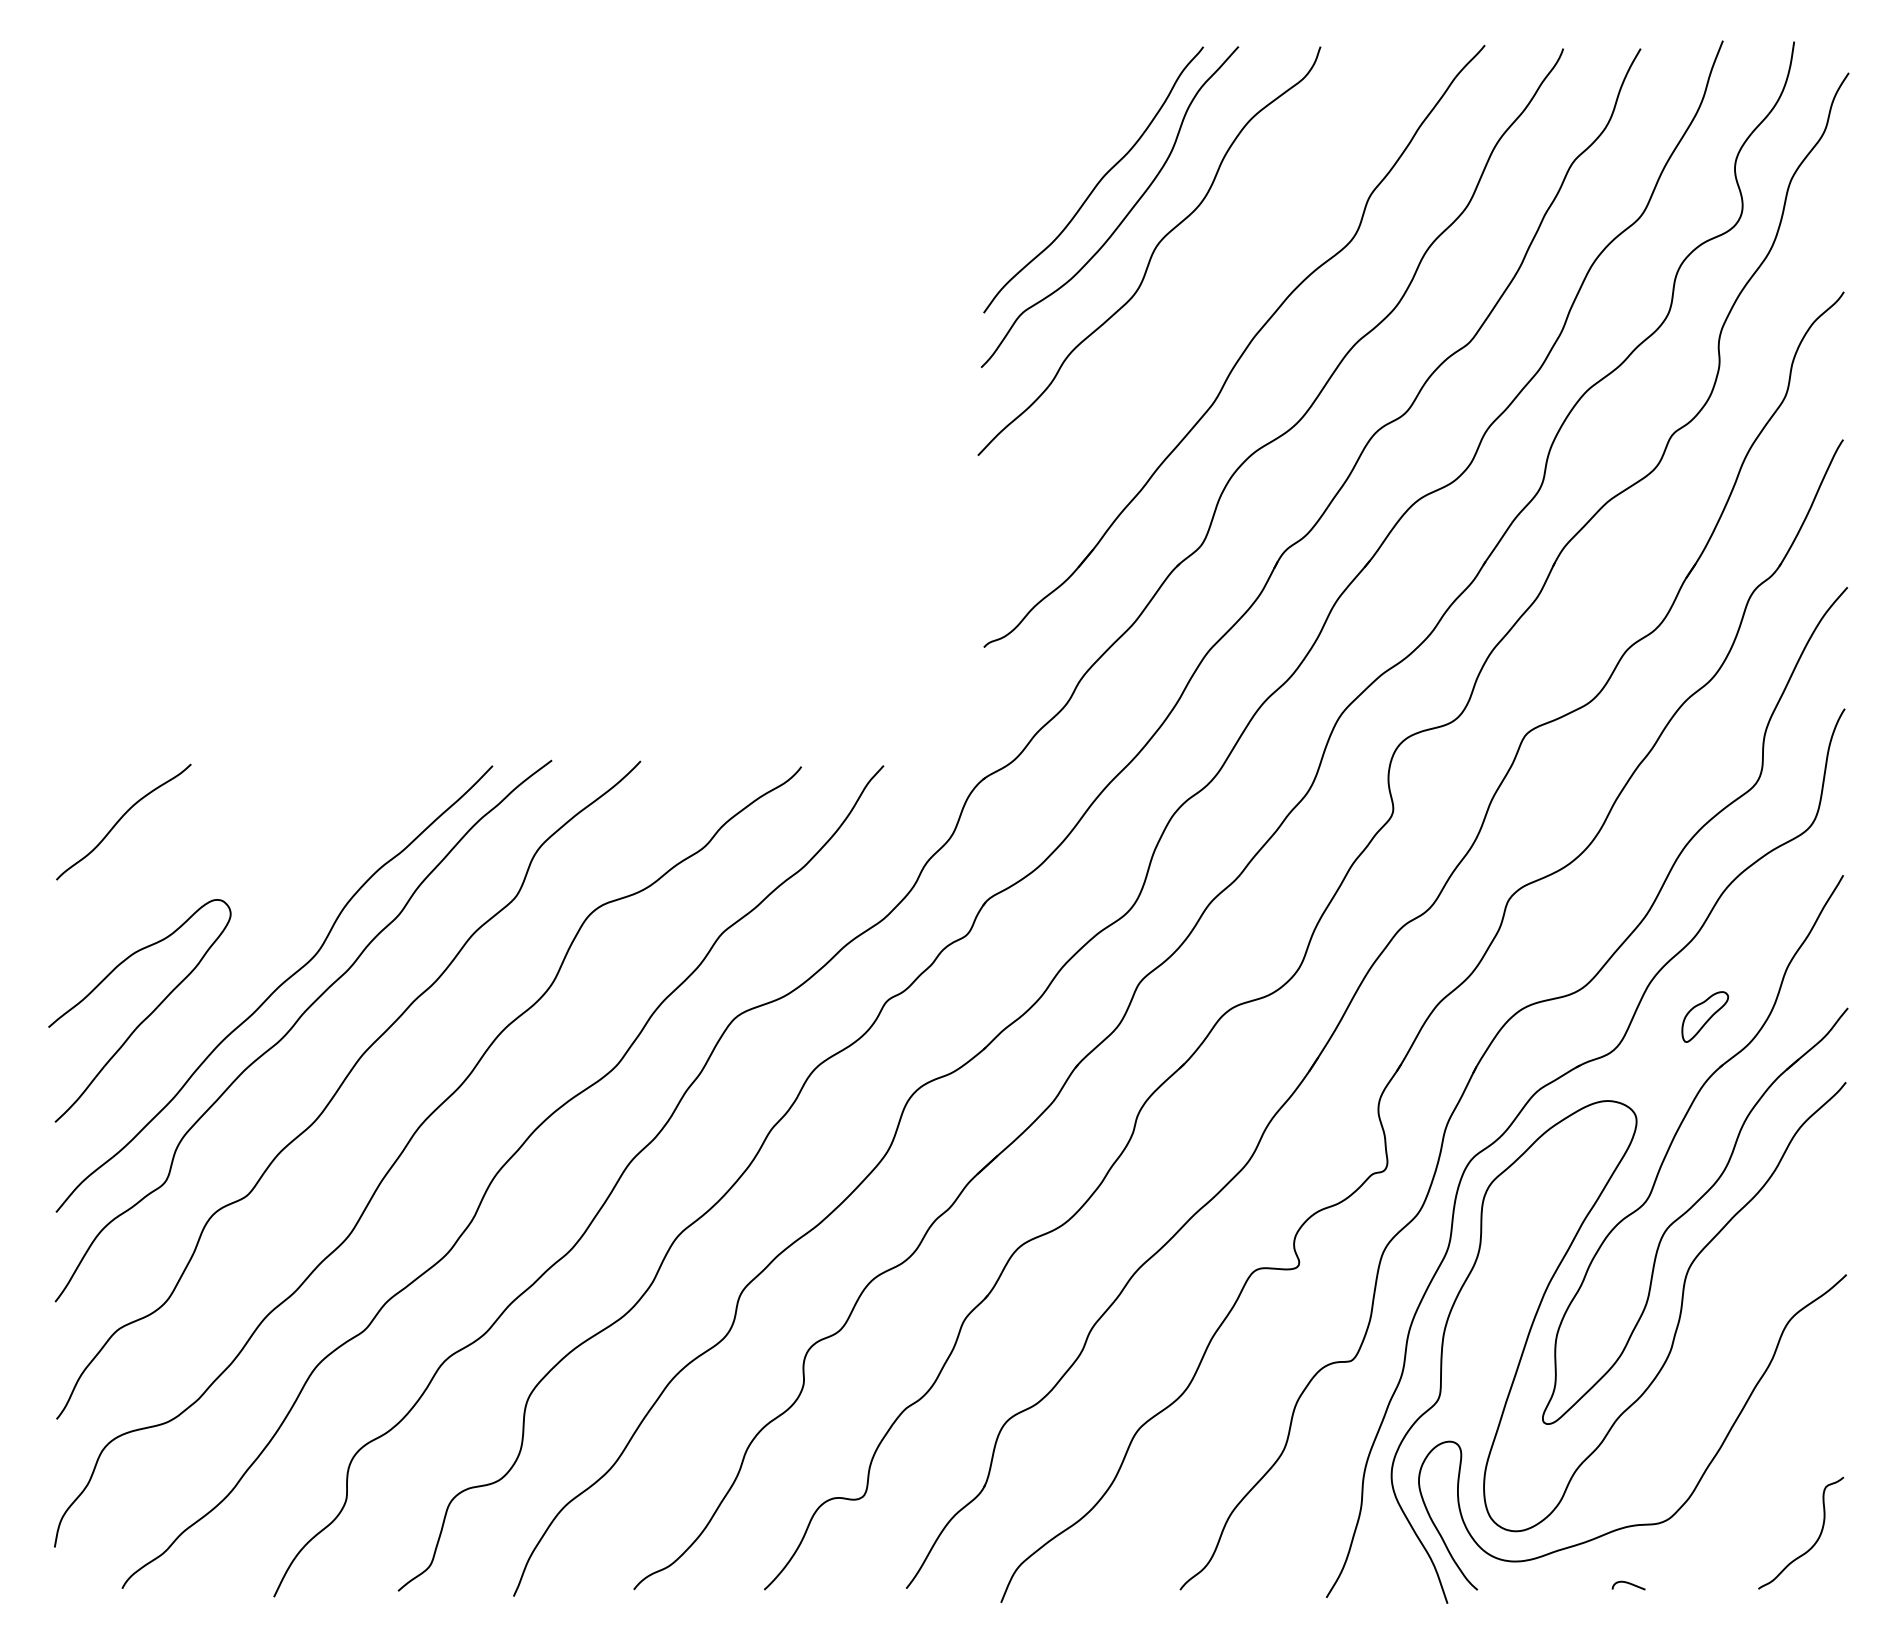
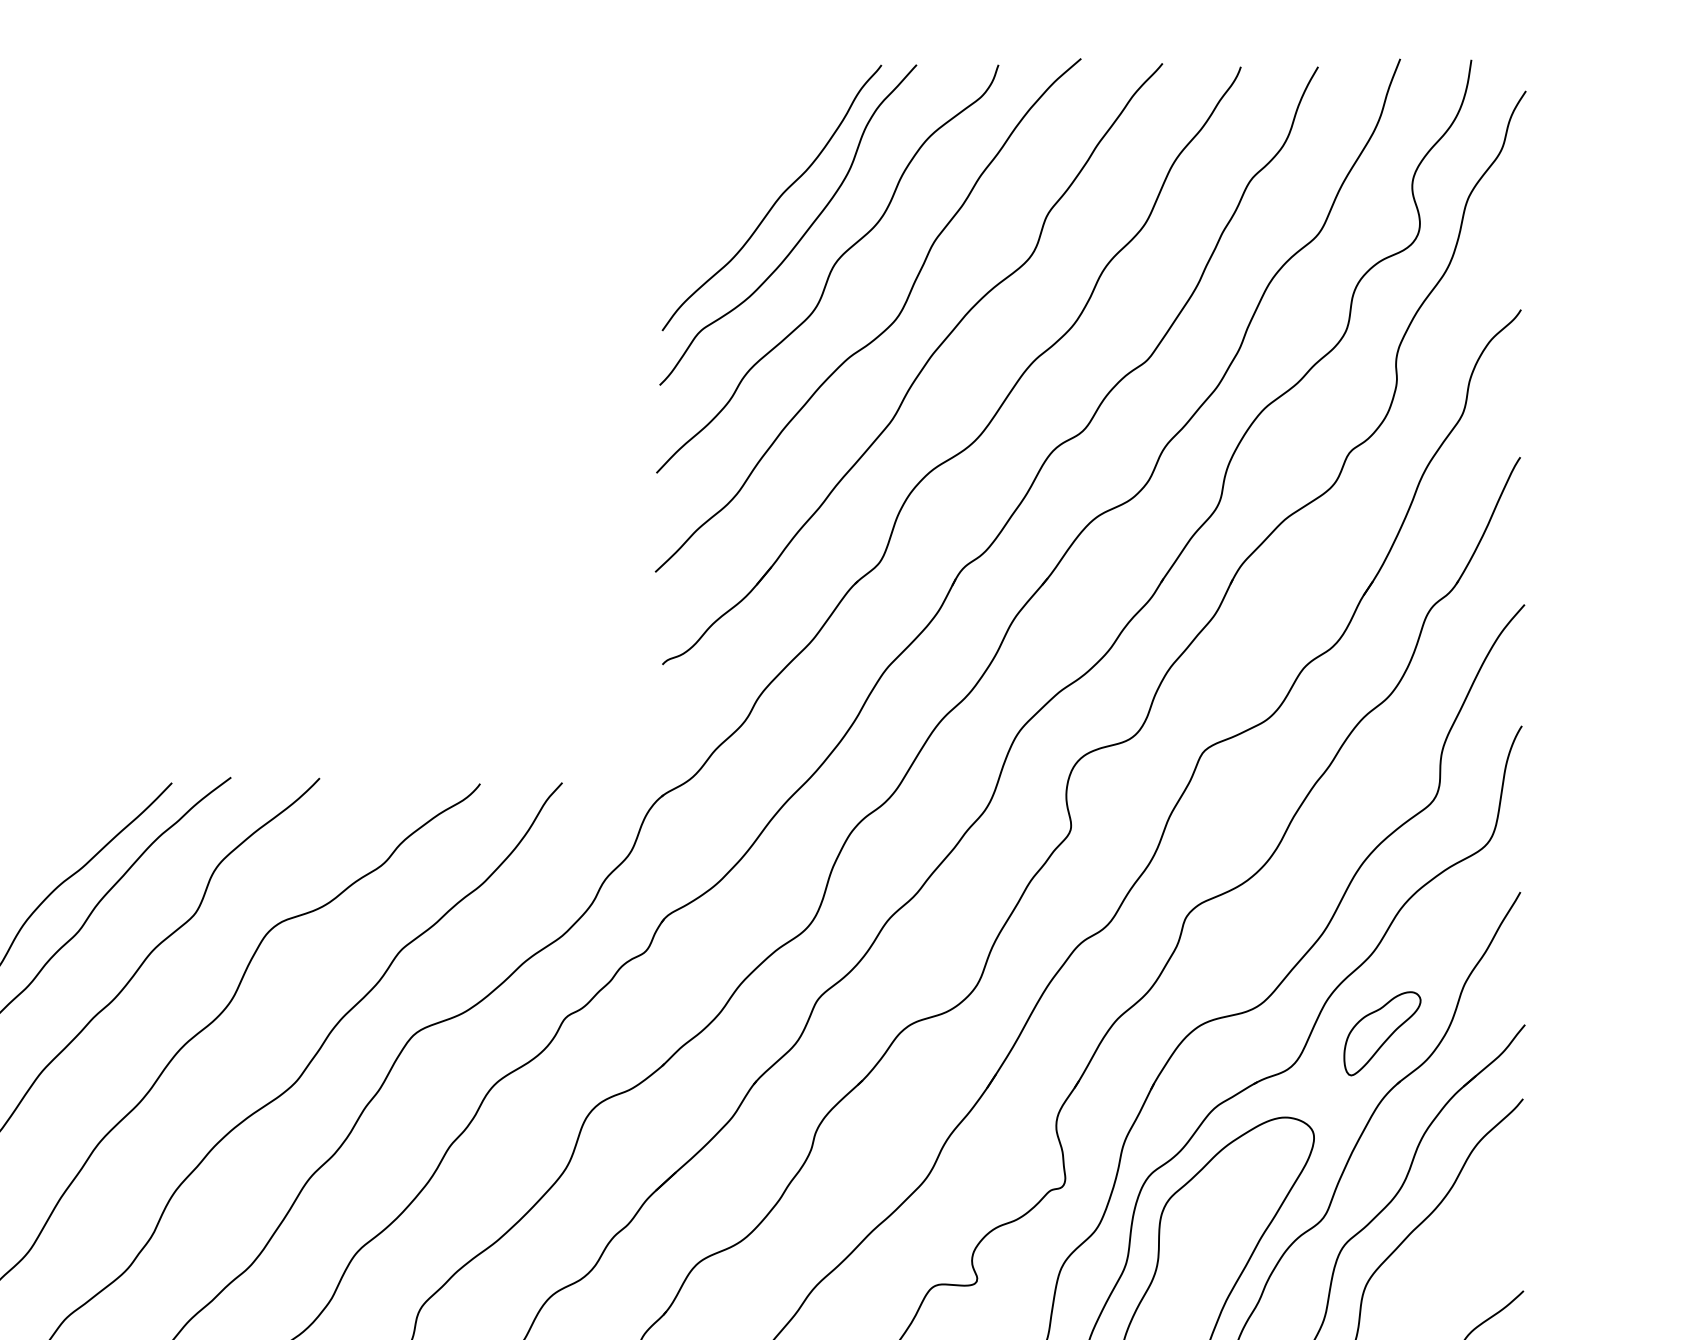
curve: (1205, 312) -> (883, 330), added
part: (1705, 1016) -> (1382, 1033), size x1.67

